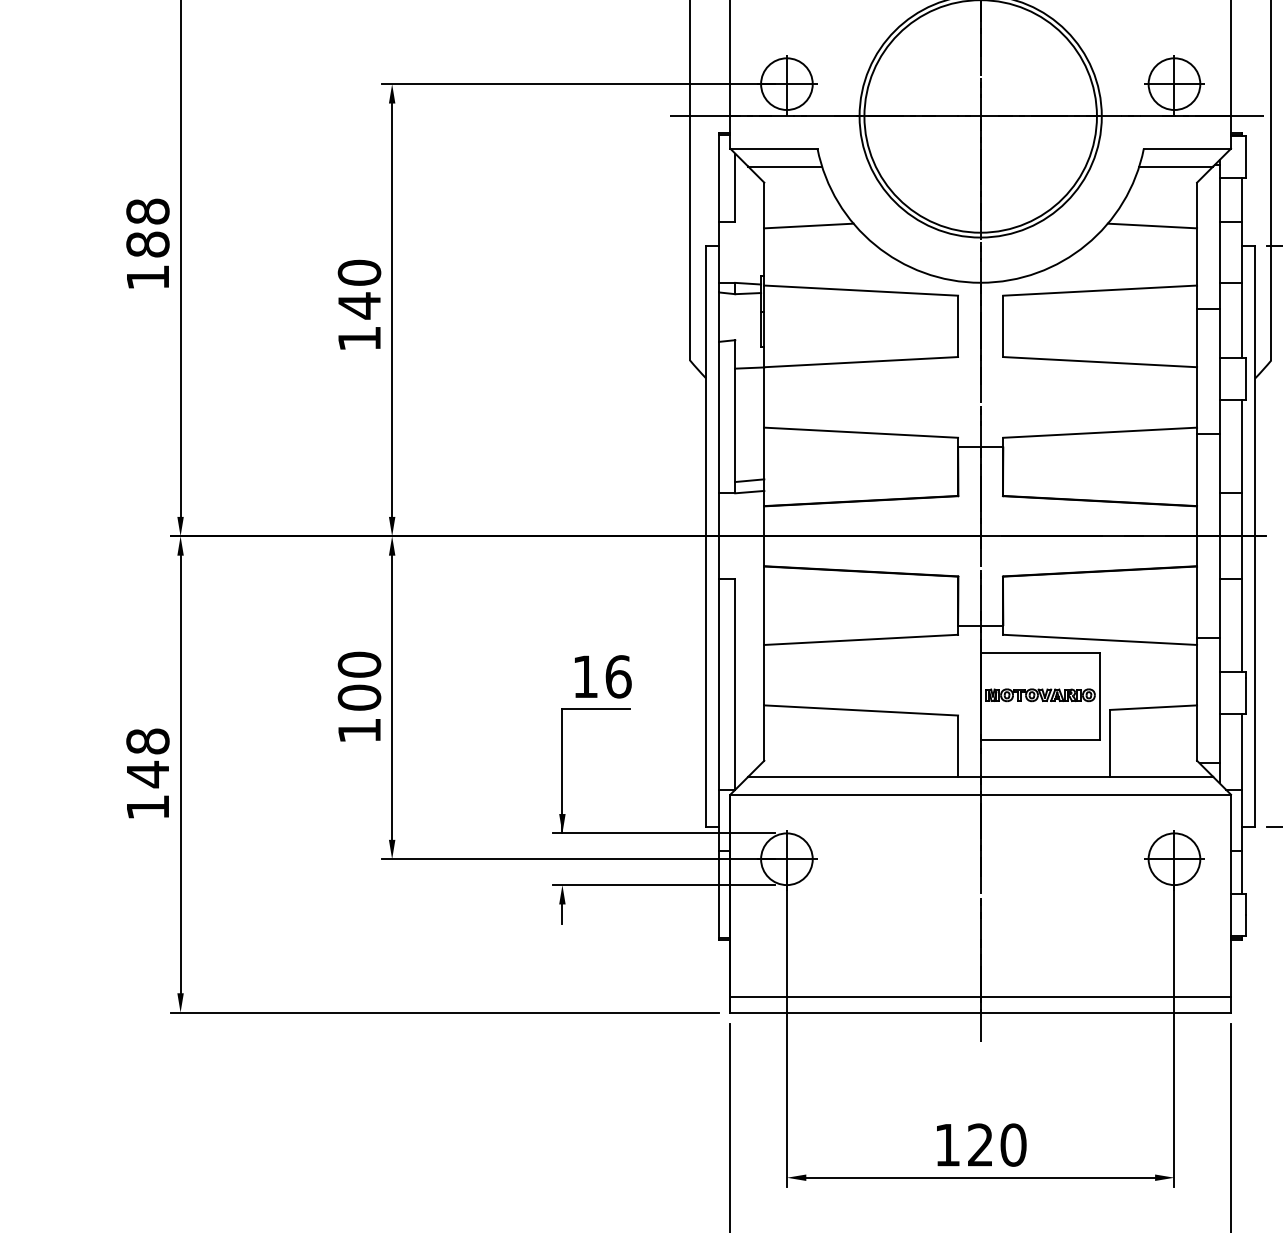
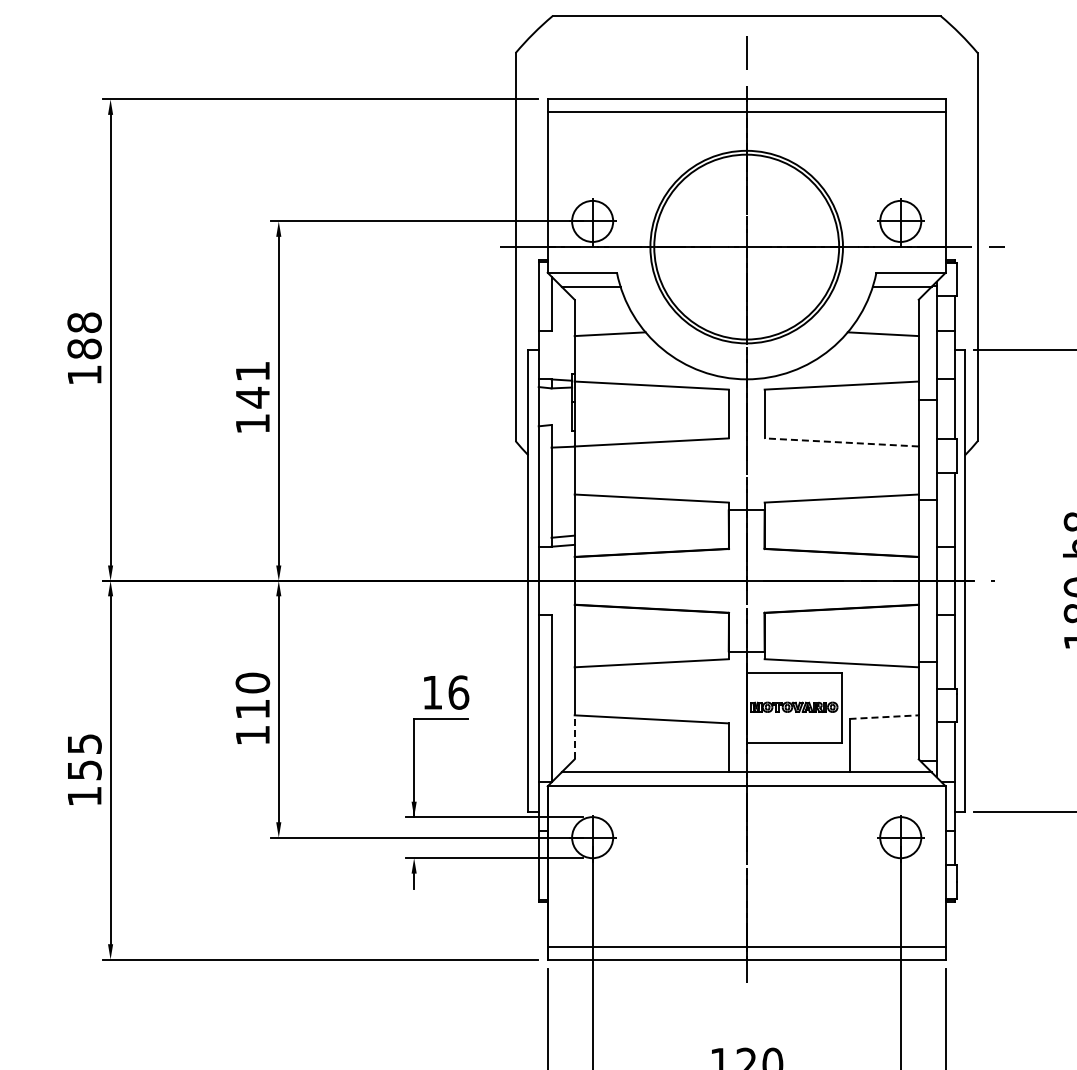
text: (359, 272) -> (252, 371), 140 -> 141
line: (1099, 362) -> (841, 442), solid -> dashed
text: (359, 698) -> (252, 709), 100 -> 110
line: (1154, 708) -> (884, 717), solid -> dashed
line: (764, 732) -> (574, 736), solid -> dashed
text: (147, 758) -> (84, 757), 148 -> 155

